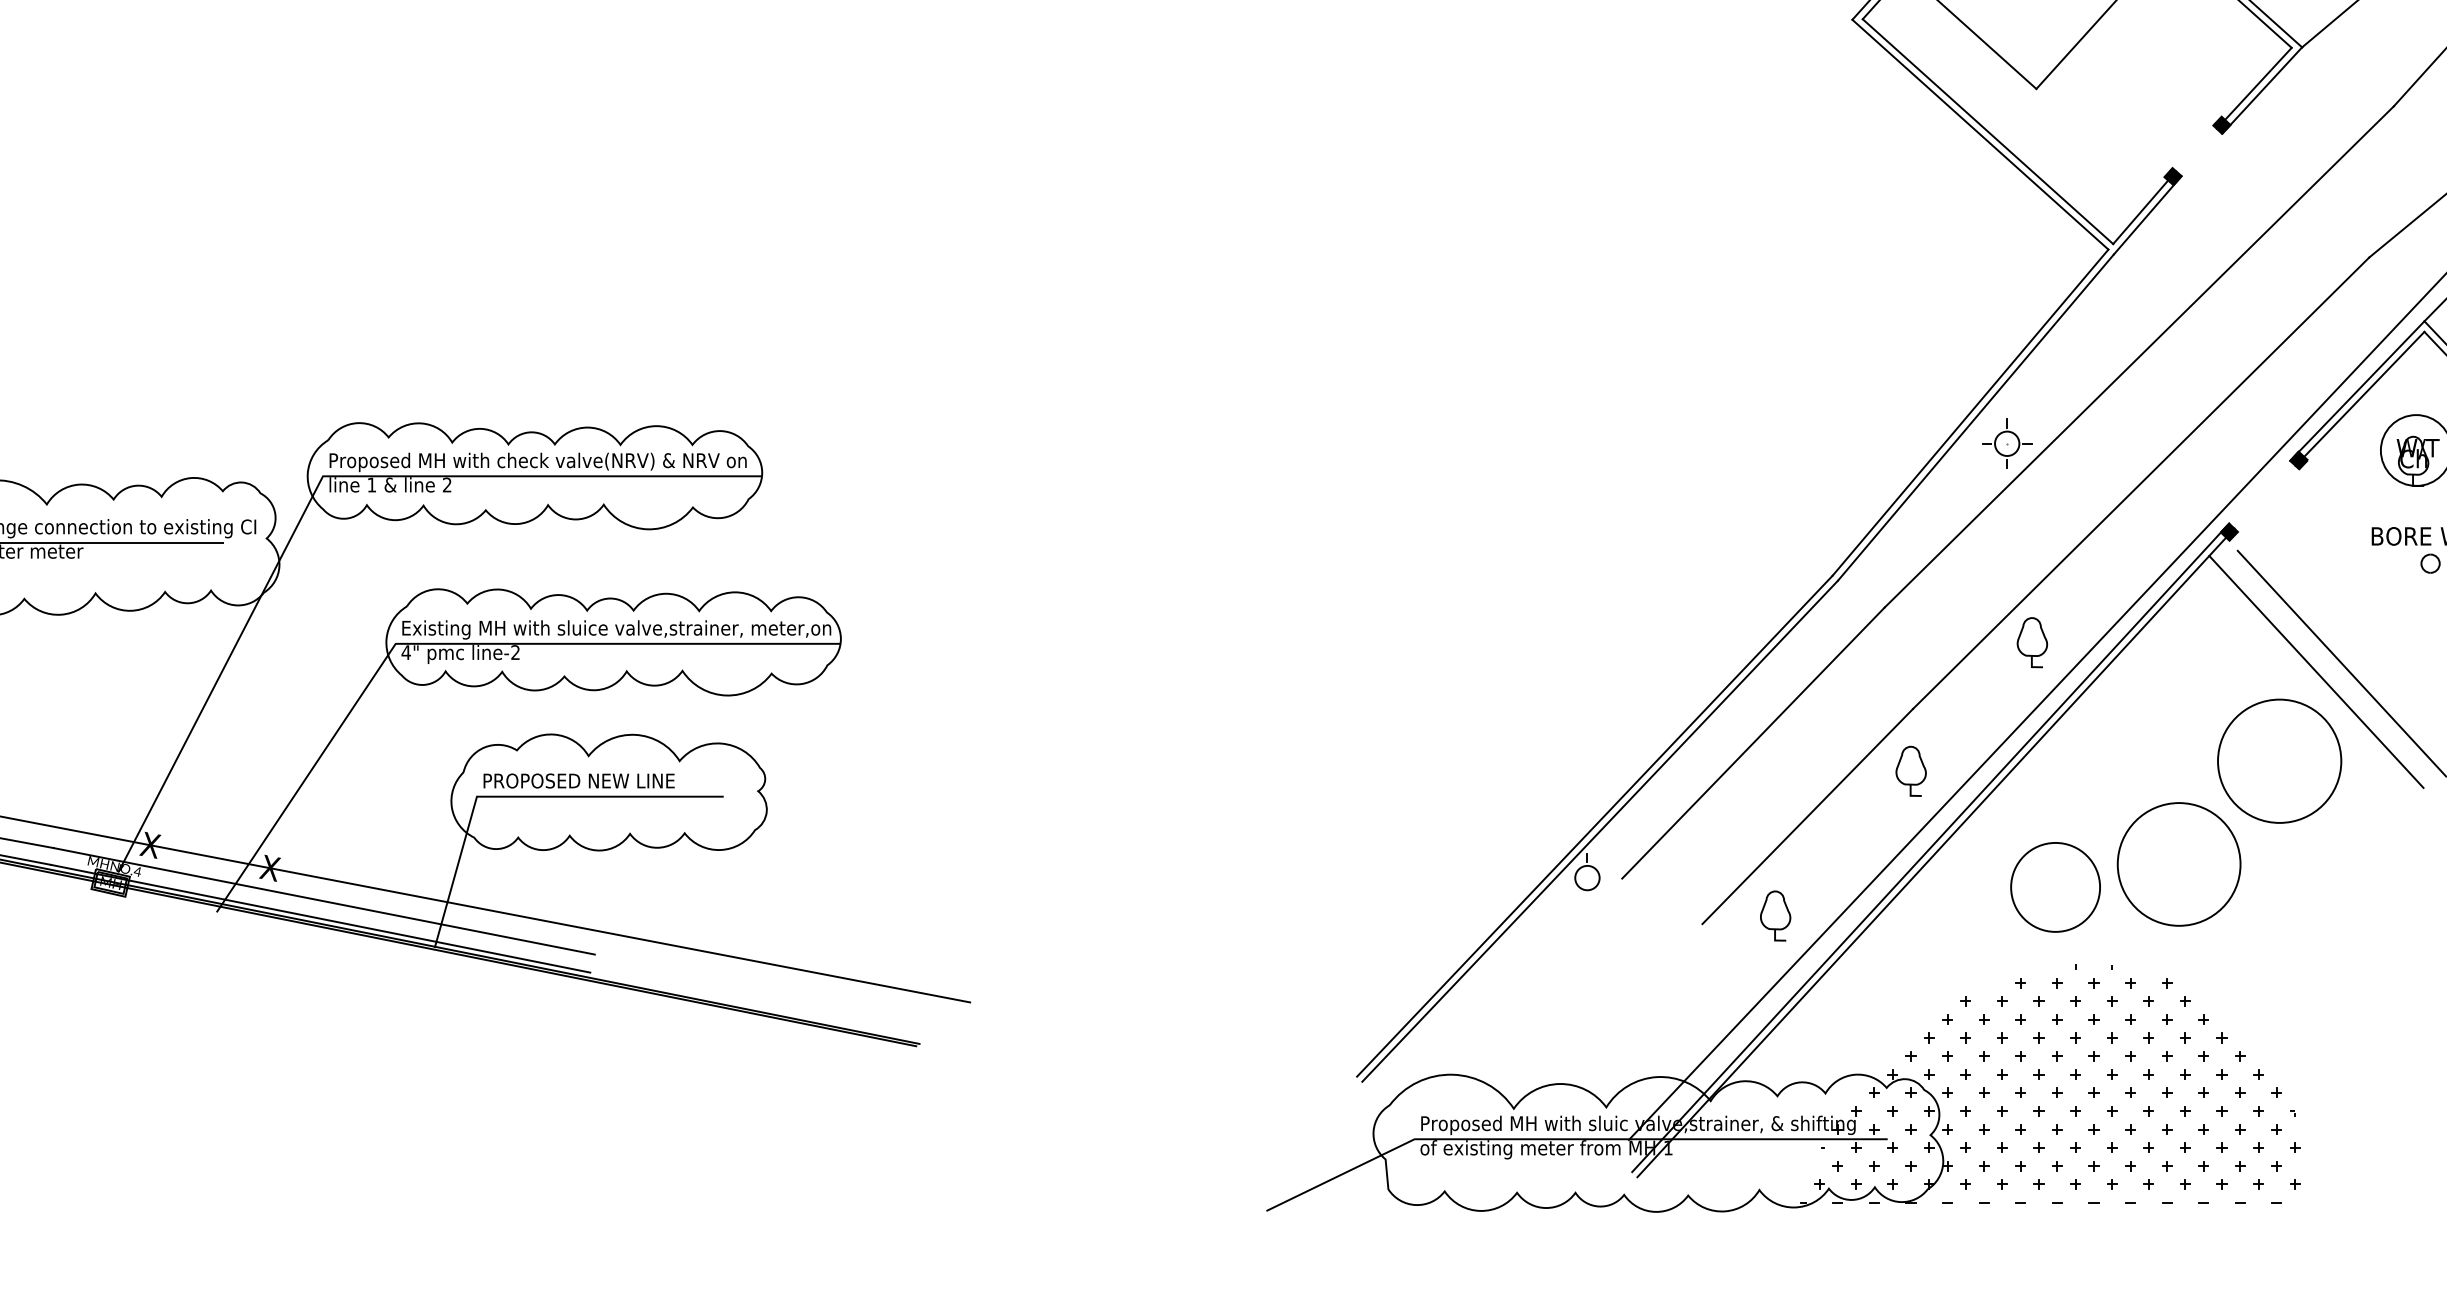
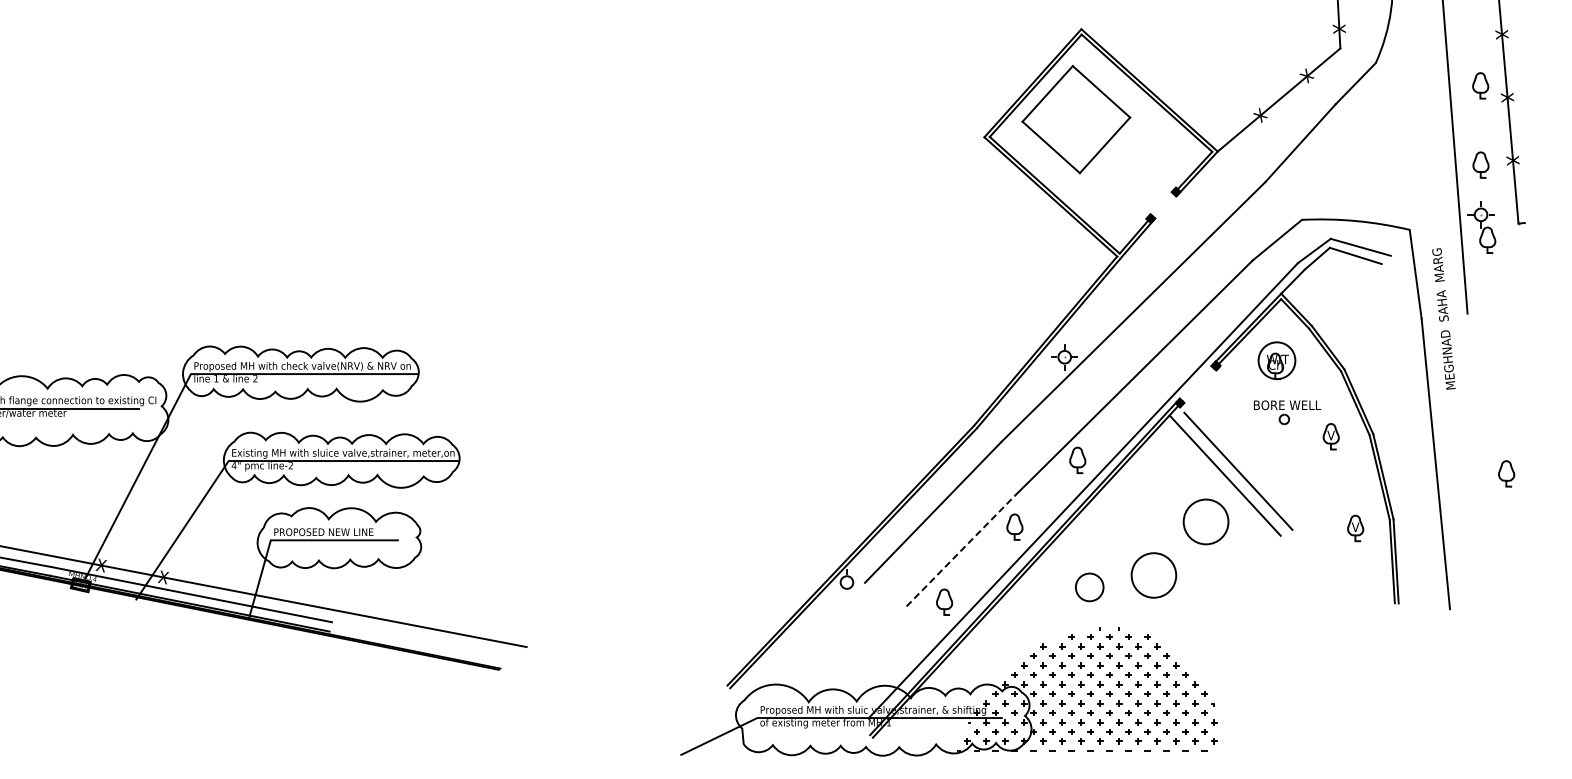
circle: (2280, 760) -> (1206, 521), size x0.7
line: (1808, 816) -> (961, 550), solid -> dashed
circle: (2178, 864) -> (1153, 575), size x0.7
circle: (2054, 887) -> (1089, 587), size x0.6

